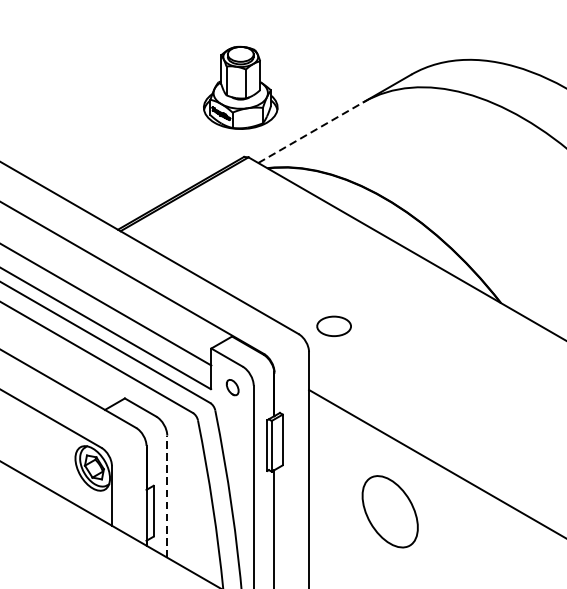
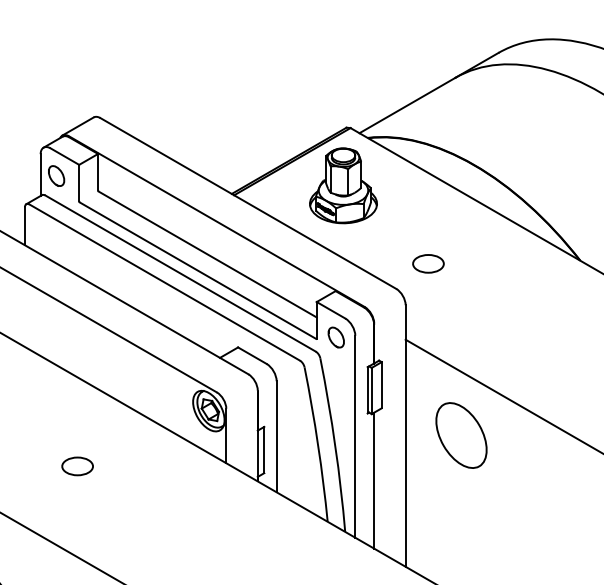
part: (240, 87) -> (343, 185), moved
line: (311, 132) -> (407, 105), dashed -> solid
part: (334, 325) -> (428, 263), moved
part: (231, 387) -> (335, 337), size x1.43
line: (167, 496) -> (276, 436), dashed -> solid
part: (390, 511) -> (461, 435), moved

